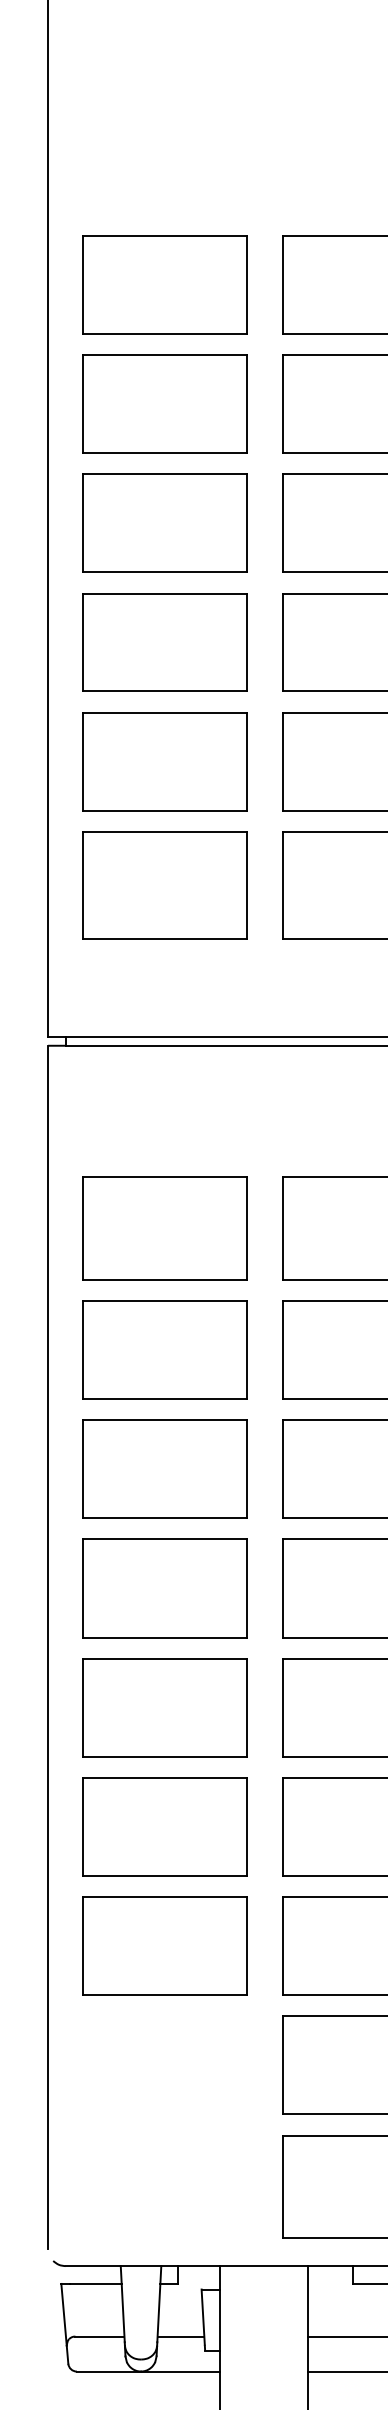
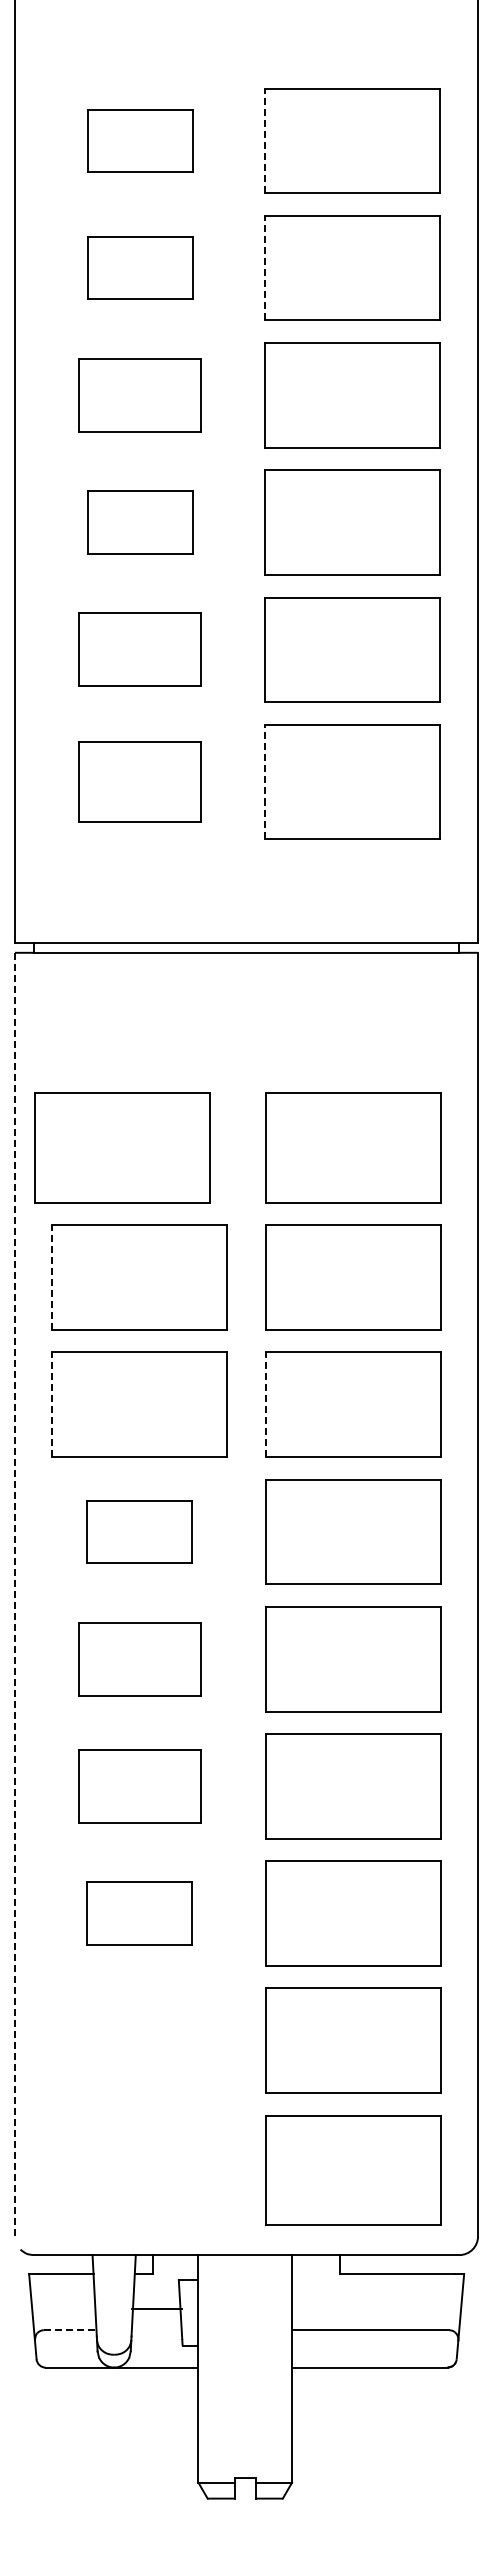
part: (165, 284) -> (140, 140), size x0.6
line: (282, 284) -> (265, 140), solid -> dashed
part: (165, 403) -> (140, 267), size x0.6
line: (282, 403) -> (265, 267), solid -> dashed
part: (165, 523) -> (140, 395), size x0.7
part: (165, 642) -> (140, 522), size x0.6
part: (165, 761) -> (140, 649), size x0.7
part: (165, 885) -> (140, 781), size x0.7
line: (282, 885) -> (265, 781), solid -> dashed
part: (164, 1228) -> (122, 1147), moved
line: (83, 1350) -> (52, 1277), solid -> dashed
line: (83, 1469) -> (52, 1404), solid -> dashed
line: (282, 1469) -> (265, 1404), solid -> dashed
part: (164, 1588) -> (139, 1531), size x0.6
line: (48, 1647) -> (15, 1594), solid -> dashed
part: (164, 1707) -> (139, 1659), size x0.7
part: (164, 1827) -> (139, 1786), size x0.7
part: (164, 1946) -> (139, 1913), size x0.6
line: (100, 2336) -> (70, 2330), solid -> dashed
line: (180, 2336) -> (156, 2309), moved

